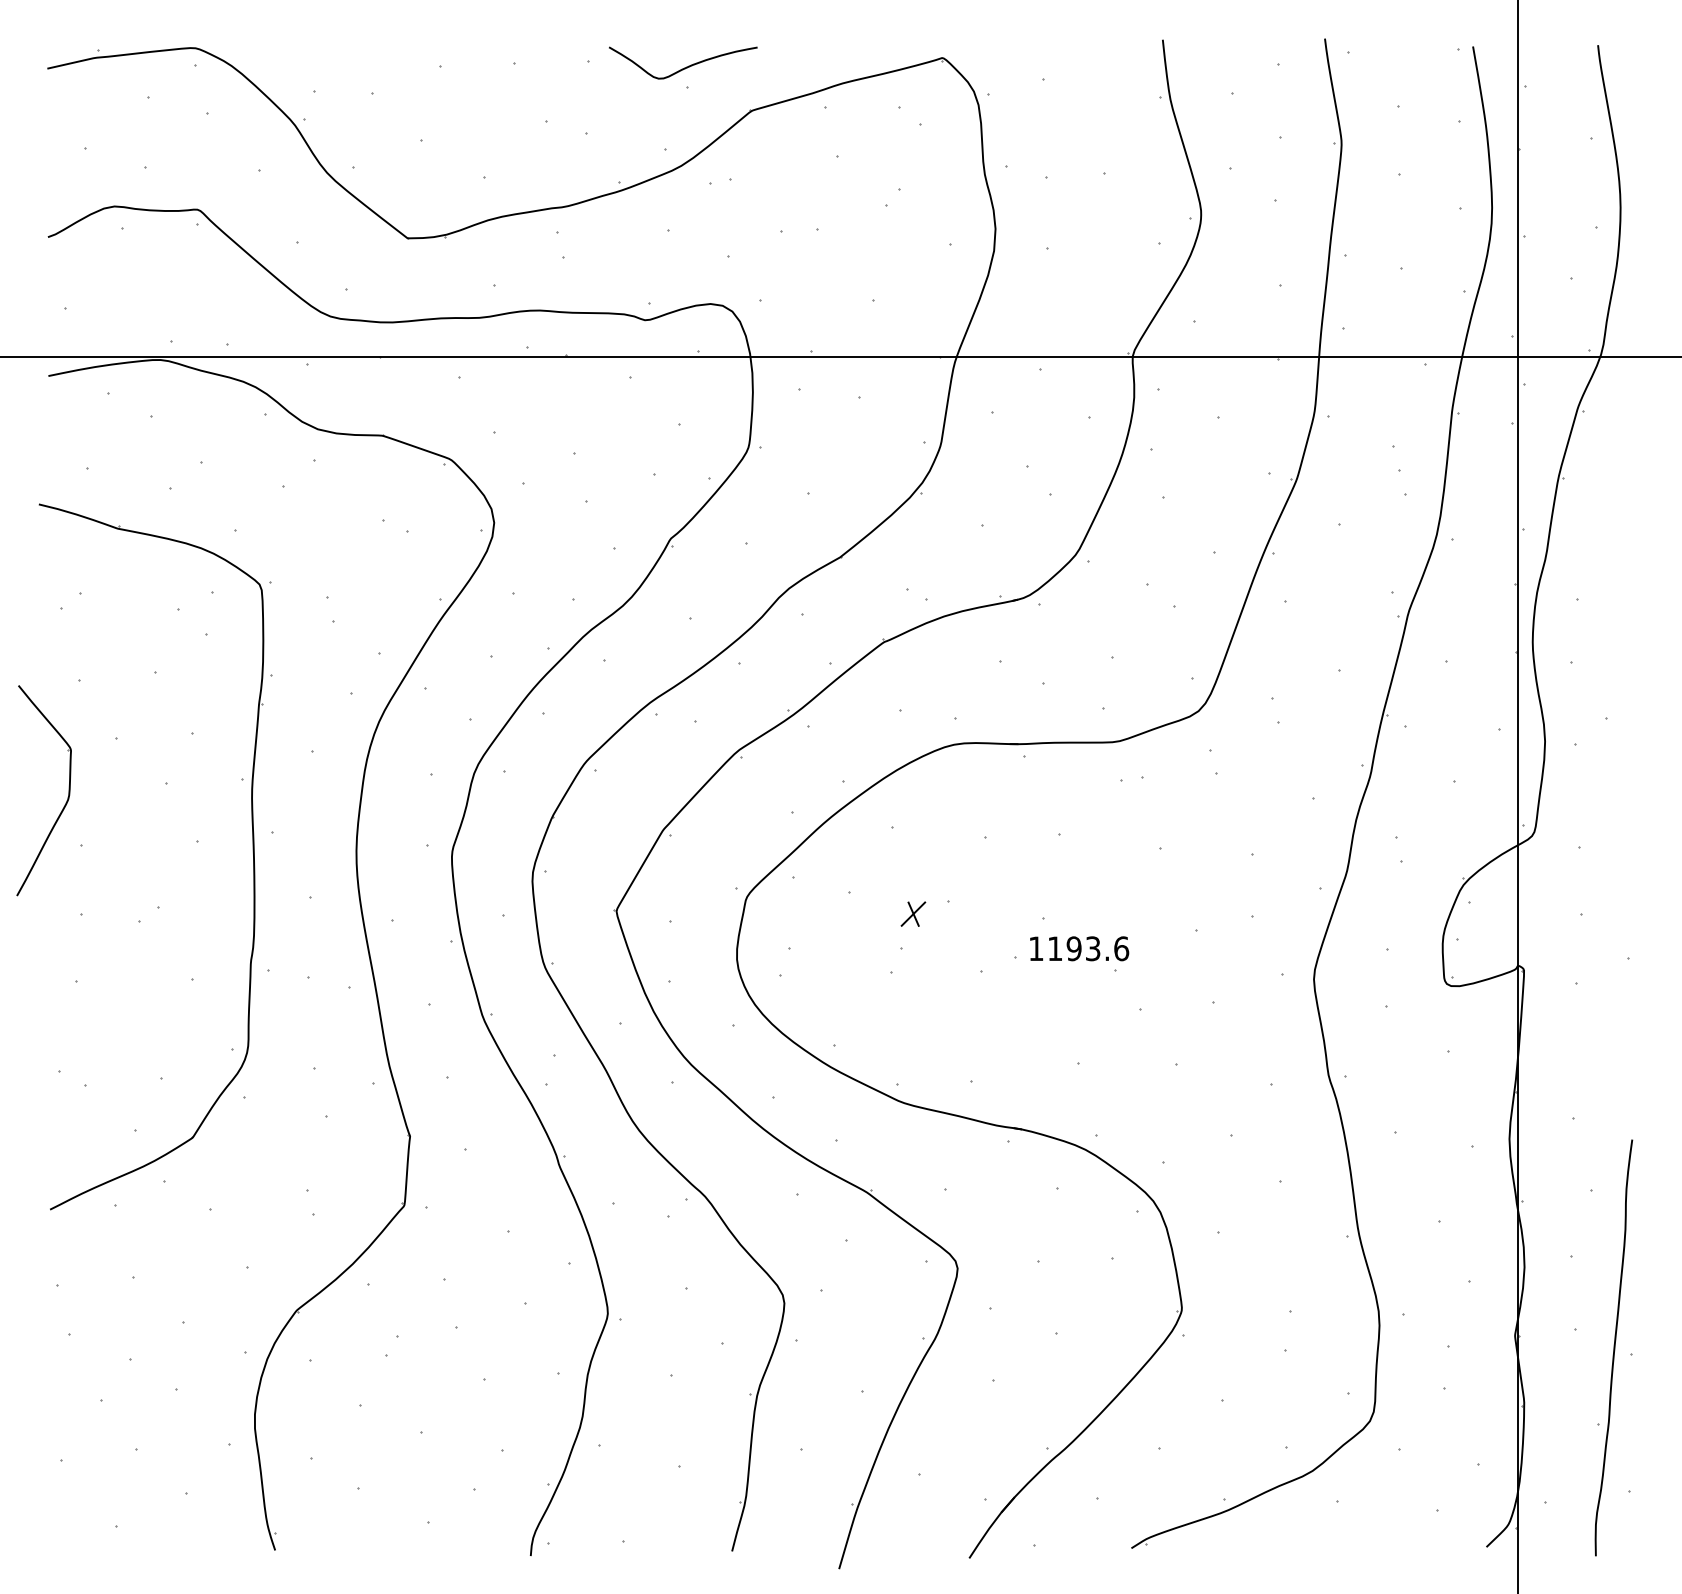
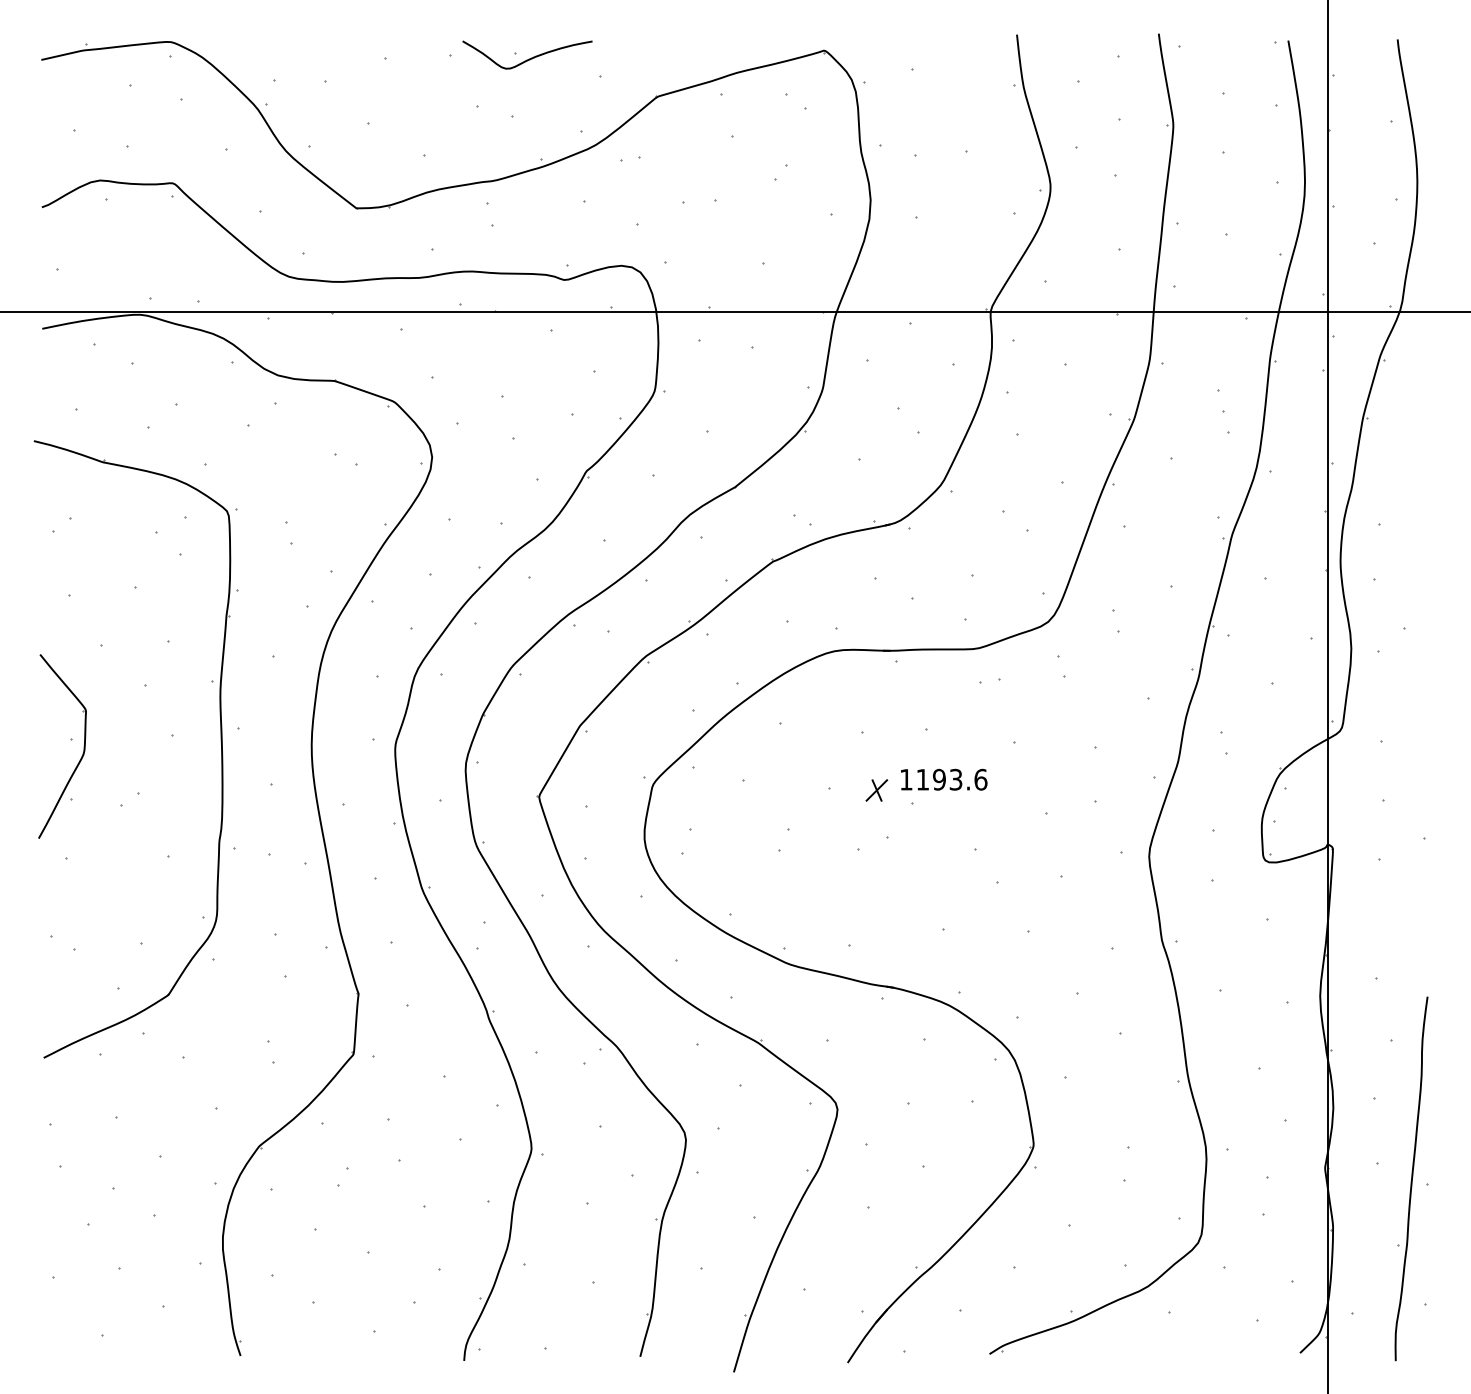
curve: (685, 67) -> (529, 58), moved
part: (68, 790) -> (83, 746), moved
part: (913, 914) -> (876, 790), moved
text: (1079, 948) -> (944, 779), moved

